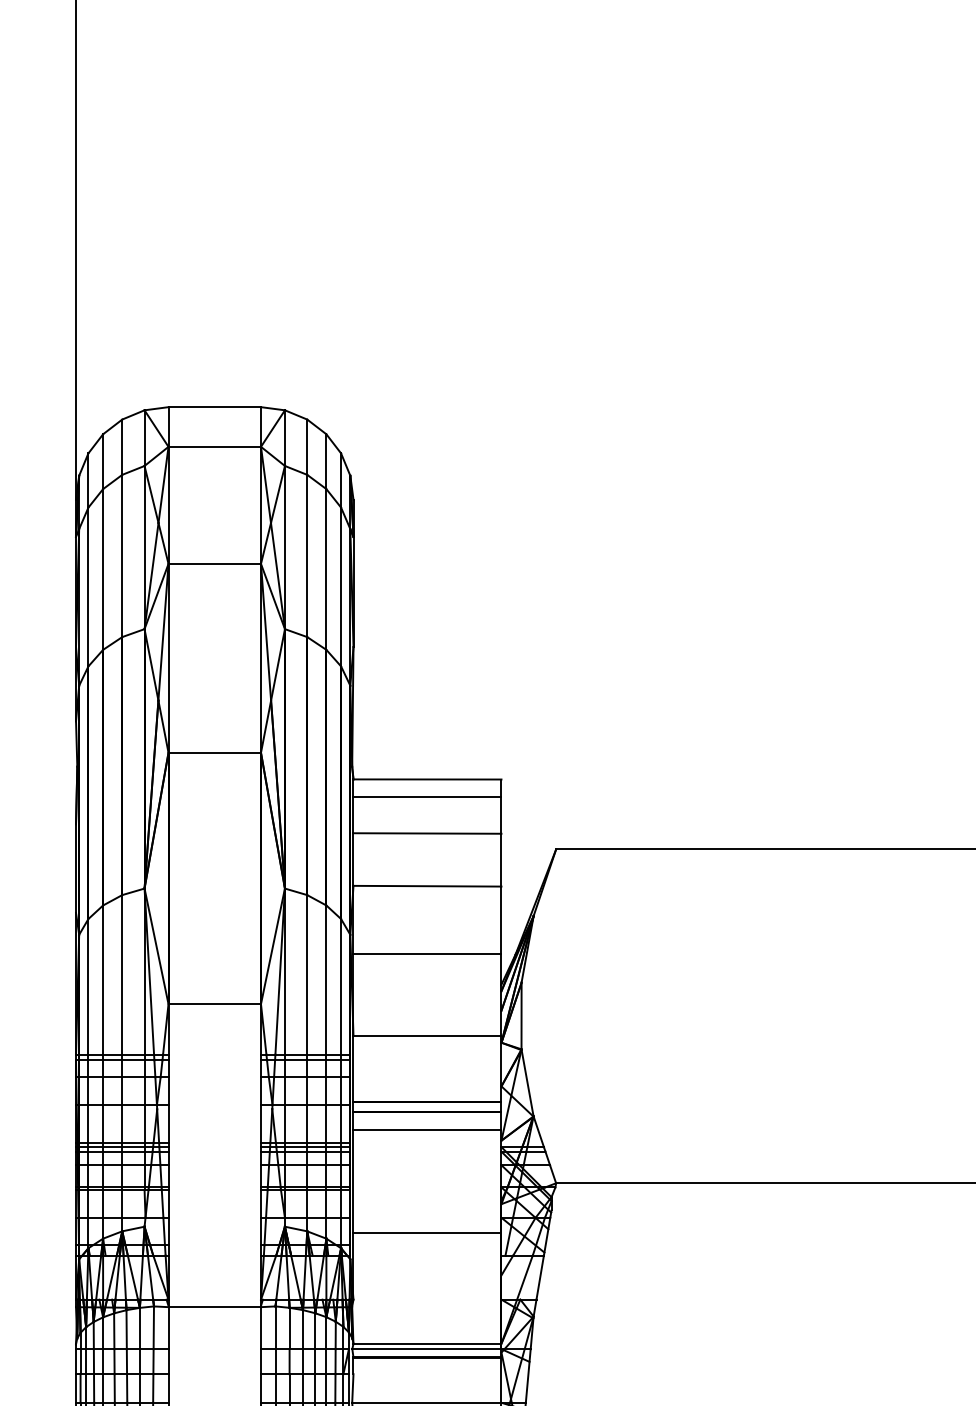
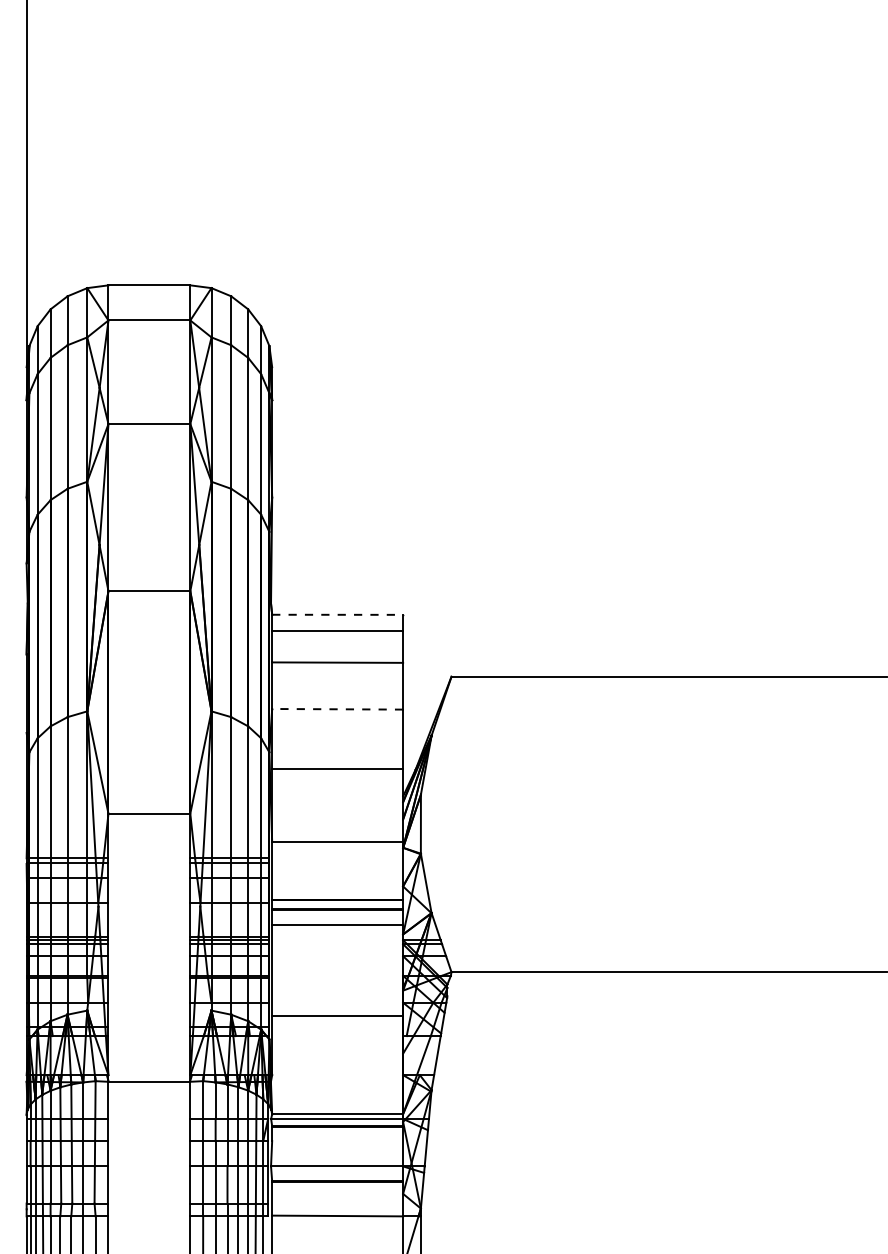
line: (428, 779) -> (338, 614), solid -> dashed
line: (427, 886) -> (337, 709), solid -> dashed

